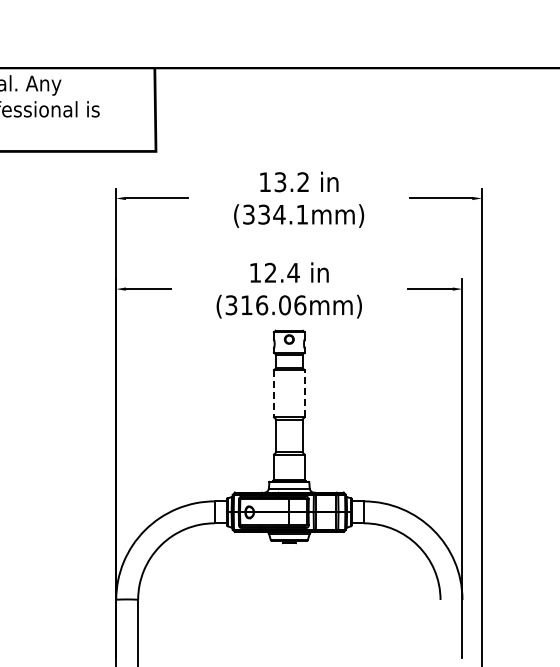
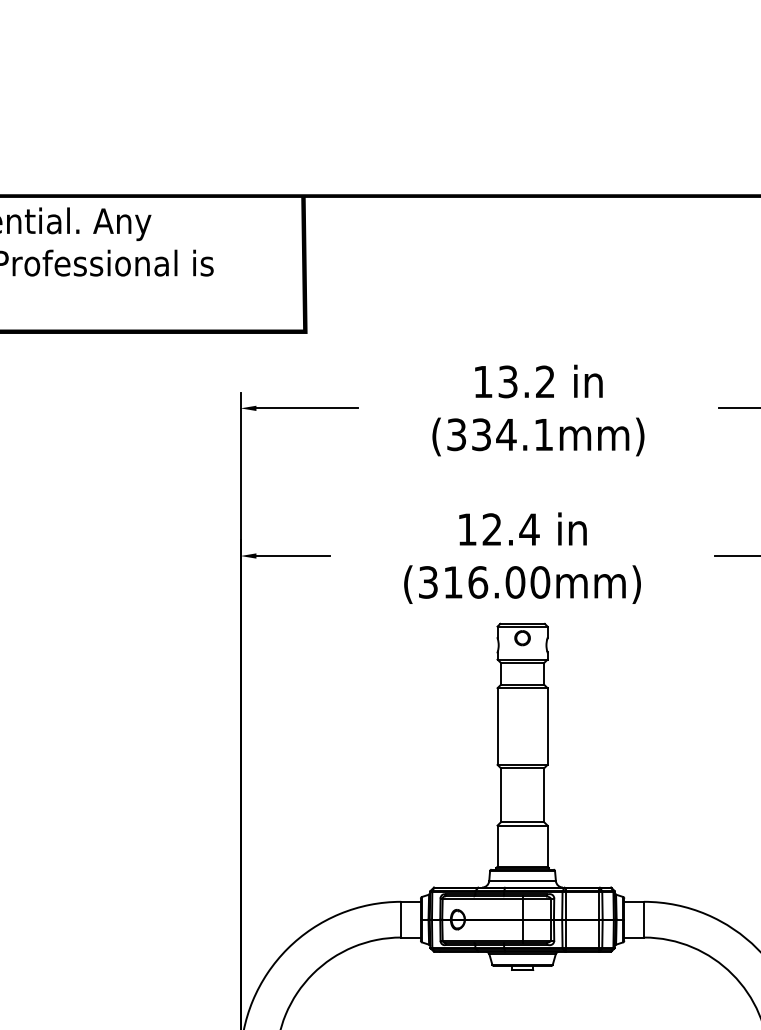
text: (300, 304) -> (540, 581), (316.06mm) -> (316.00mm)
line: (274, 393) -> (498, 726), dashed -> solid
line: (304, 393) -> (547, 726), dashed -> solid

